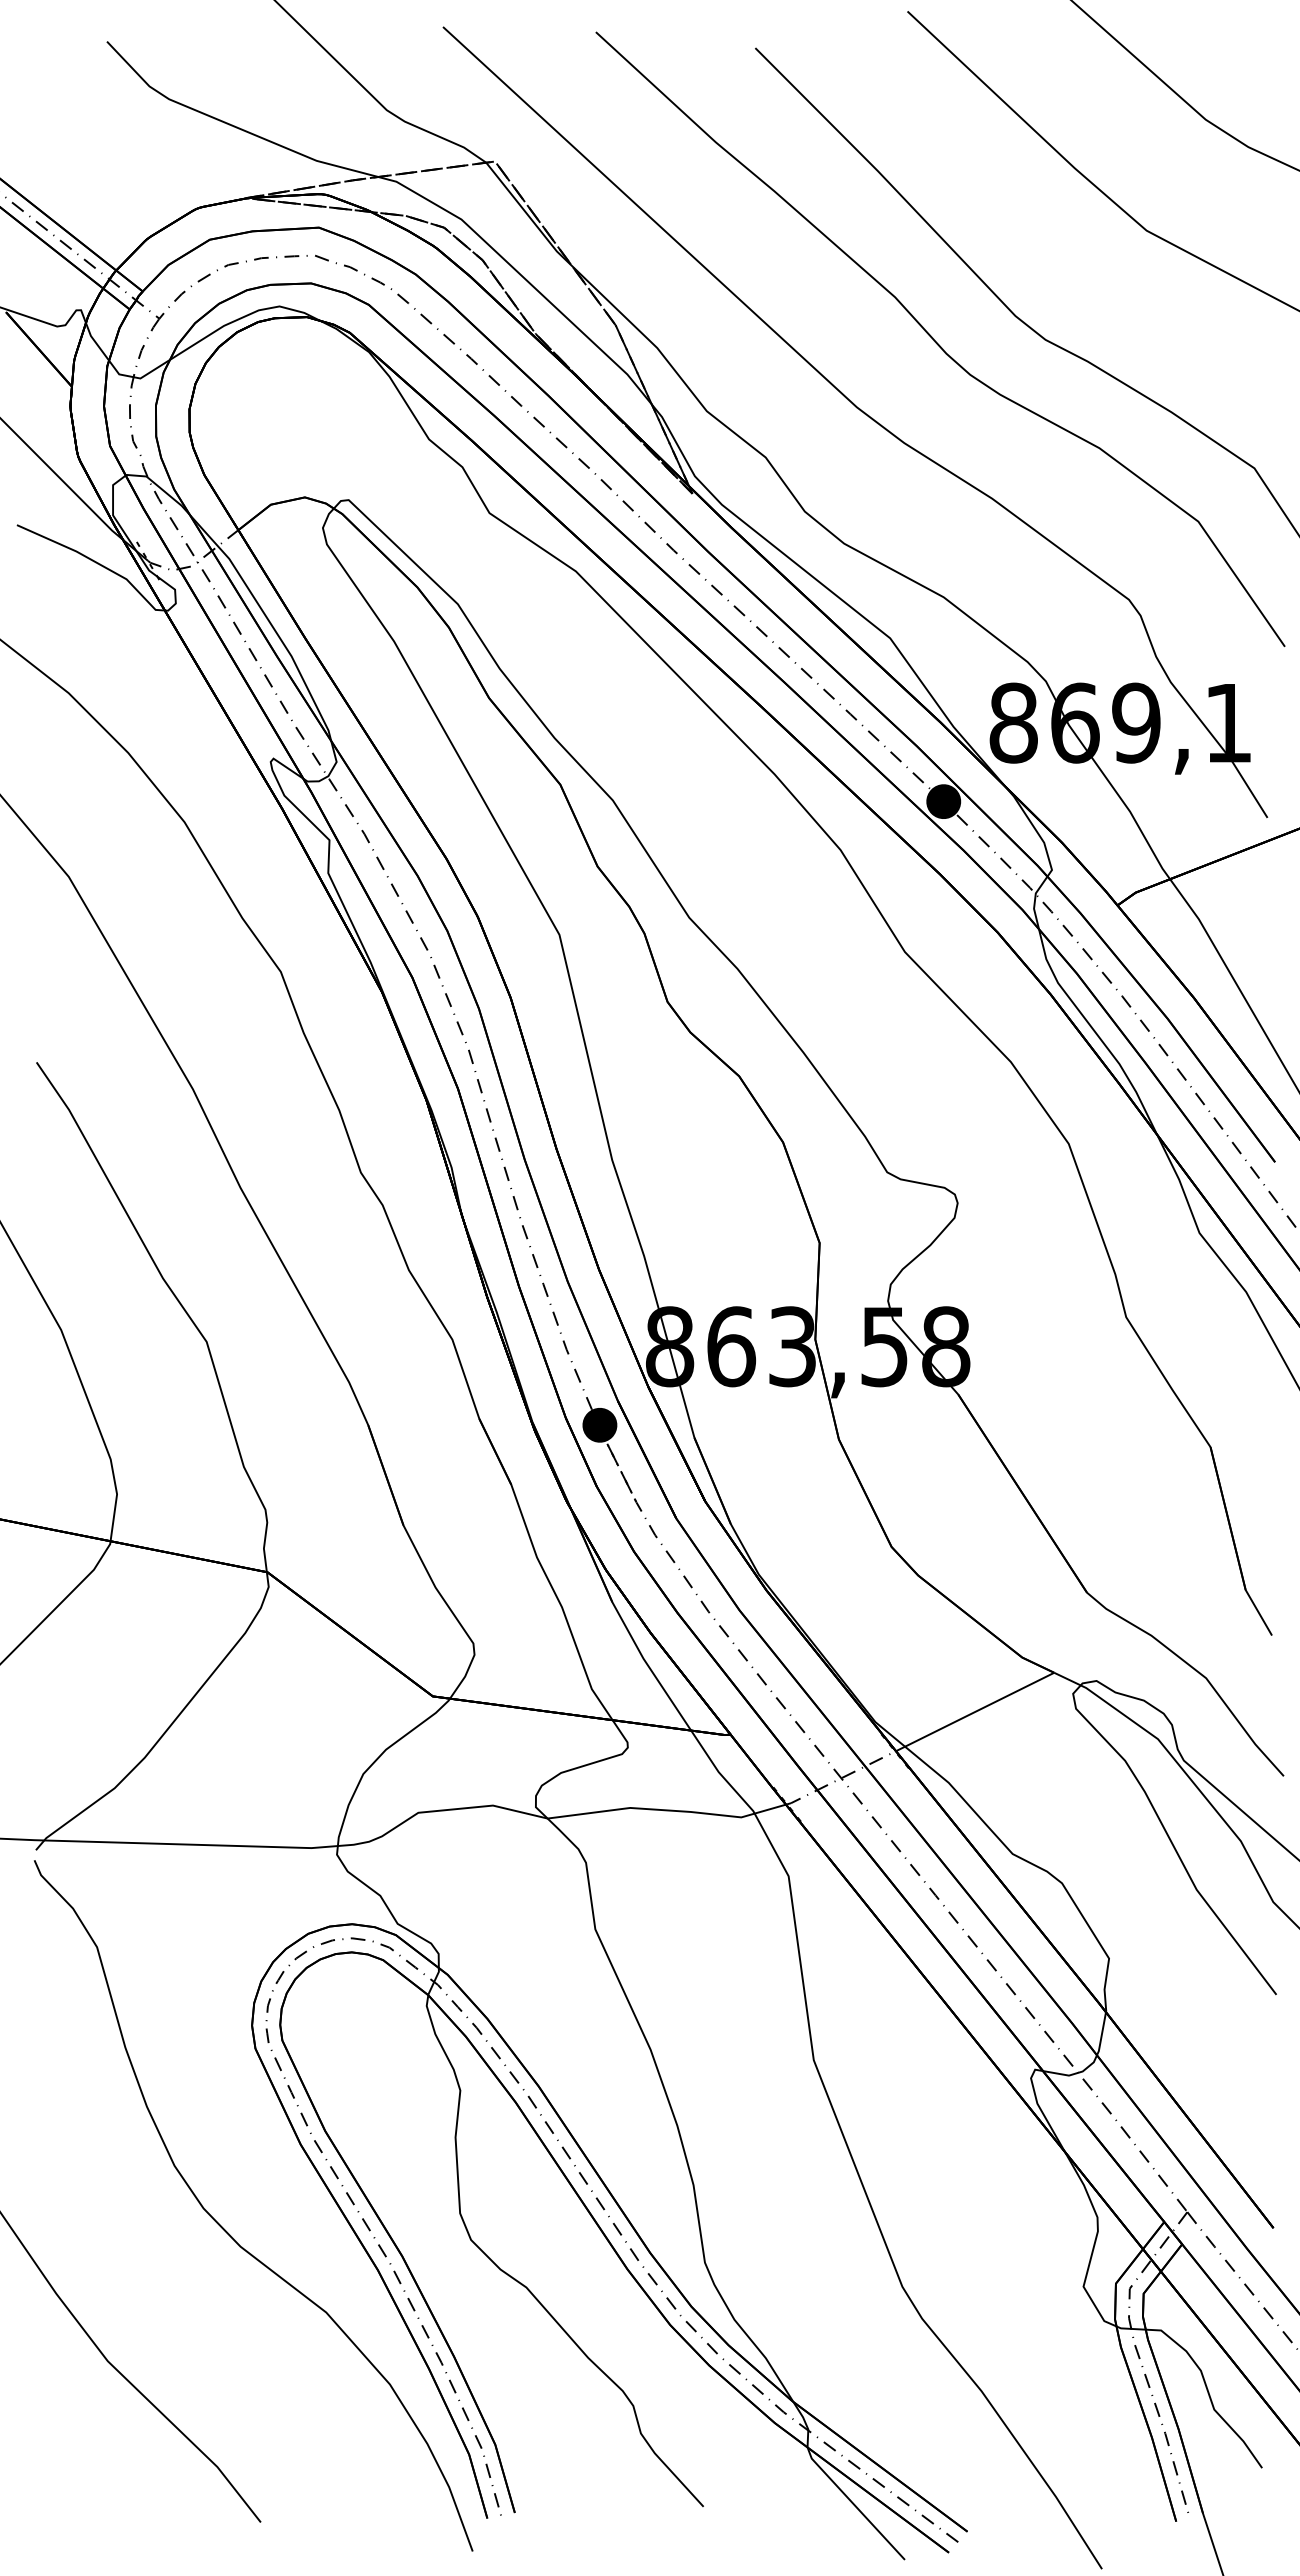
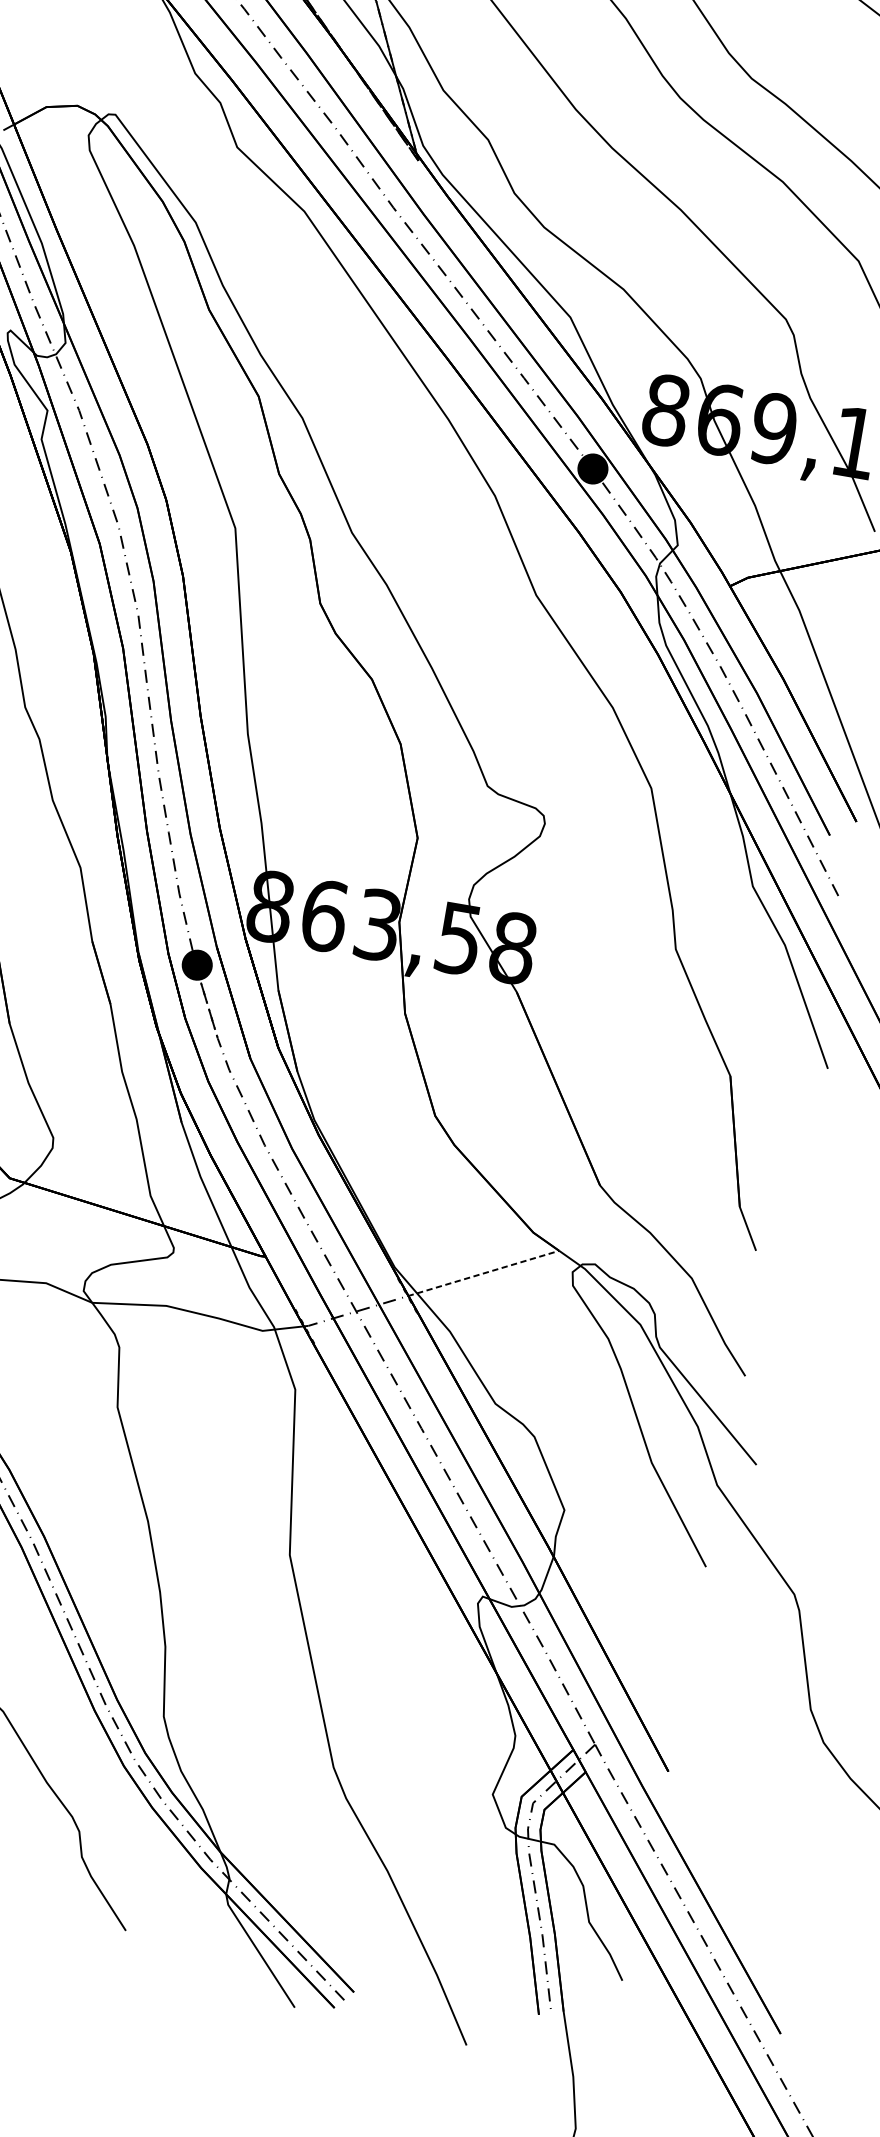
line: (974, 1712) -> (483, 1273), solid -> dashed

